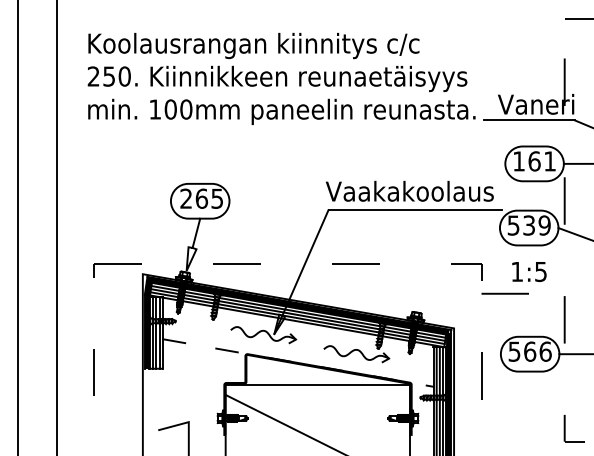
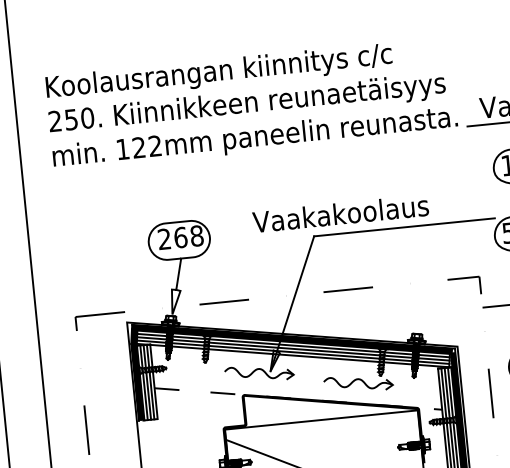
text: (178, 109) -> (147, 146), 100mm -> 122mm
text: (409, 190) -> (340, 212), moved
text: (217, 198) -> (197, 235), 265 -> 268

